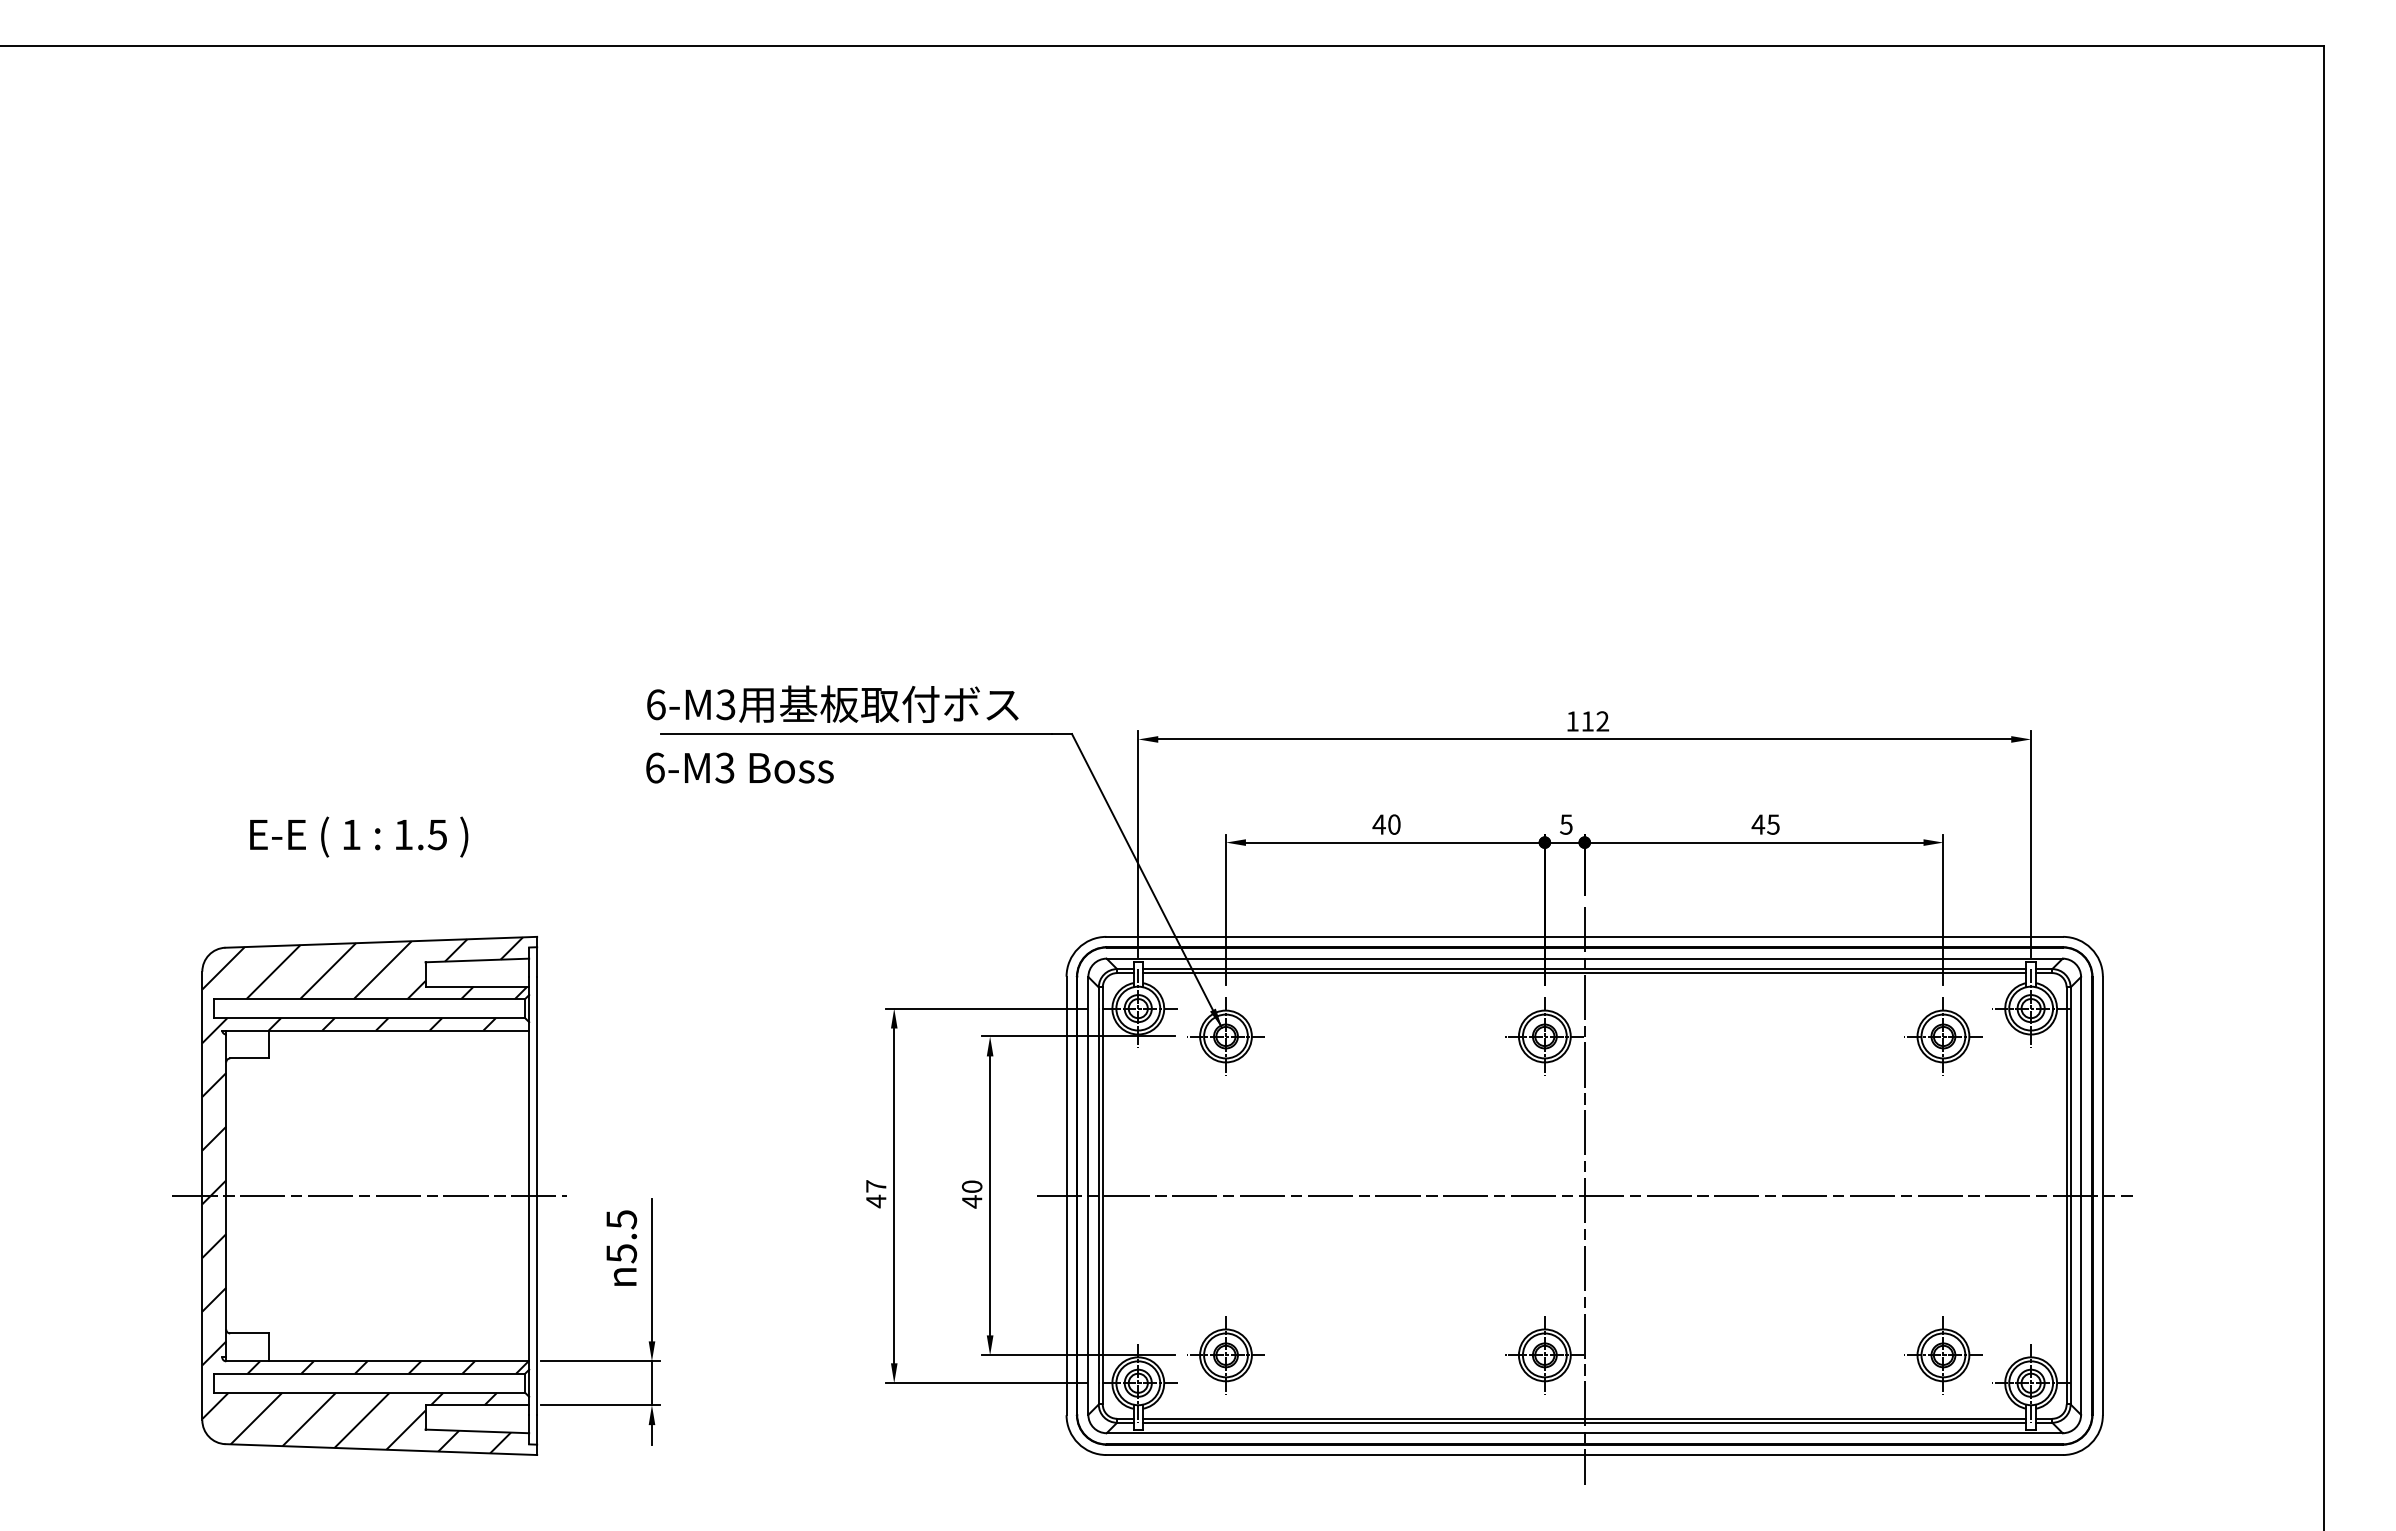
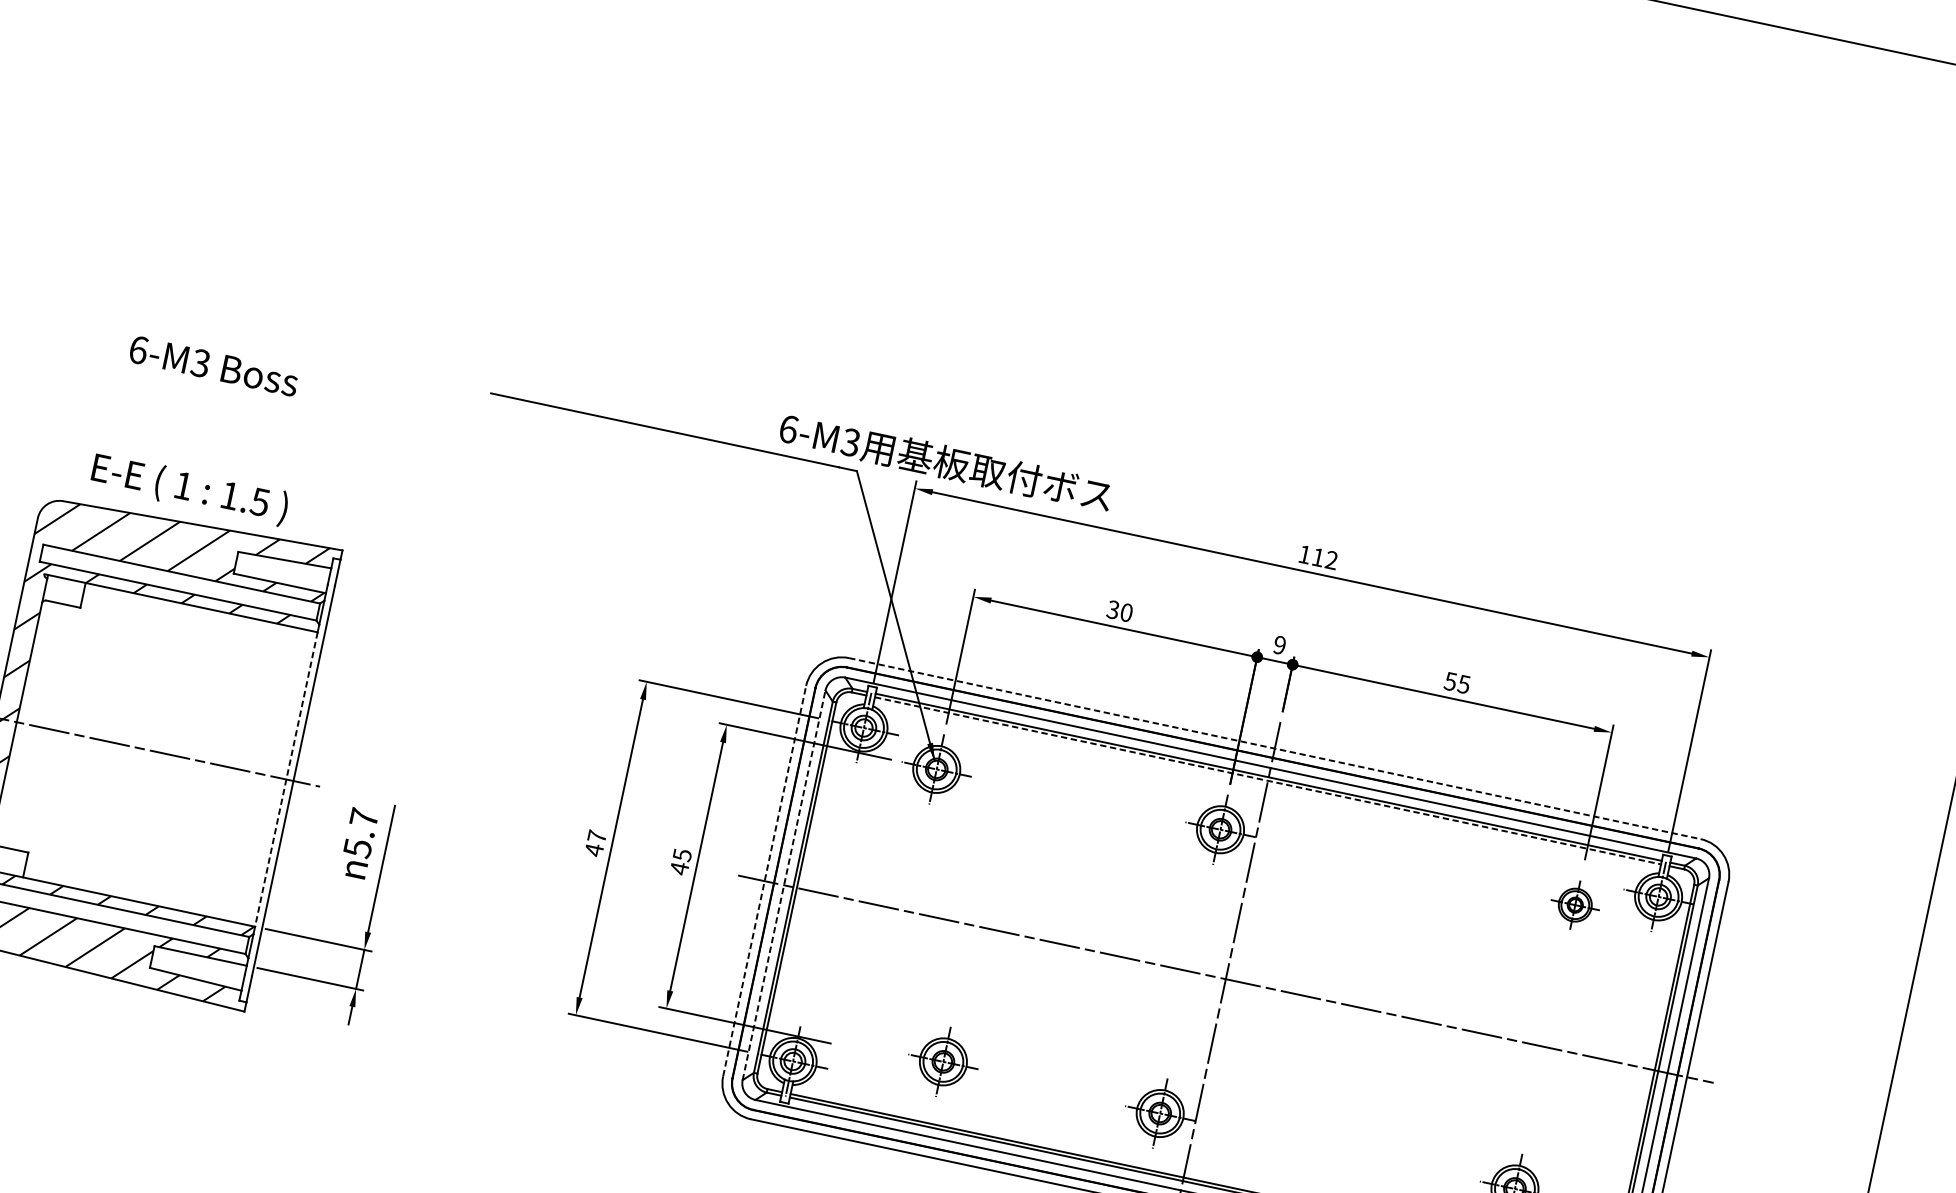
text: (832, 703) -> (945, 461), moved
text: (739, 767) -> (213, 365), moved
text: (1378, 824) -> (1112, 609), 40 -> 30
text: (1566, 824) -> (1279, 645), 5 -> 9
text: (1758, 824) -> (1450, 681), 45 -> 55
text: (359, 836) -> (190, 488), moved
line: (1585, 936) -> (1275, 748), solid -> dashed
line: (1584, 973) -> (1267, 781), solid -> dashed
part: (1943, 1036) -> (1575, 905), size x0.7
text: (971, 1186) -> (681, 854), 40 -> 45
line: (1066, 1195) -> (764, 880), solid -> dashed
line: (1088, 1195) -> (784, 884), solid -> dashed
line: (529, 1196) -> (286, 780), solid -> dashed
text: (621, 1219) -> (364, 817), 5.5 -> 5.7
part: (1225, 1355) -> (942, 1061), moved

